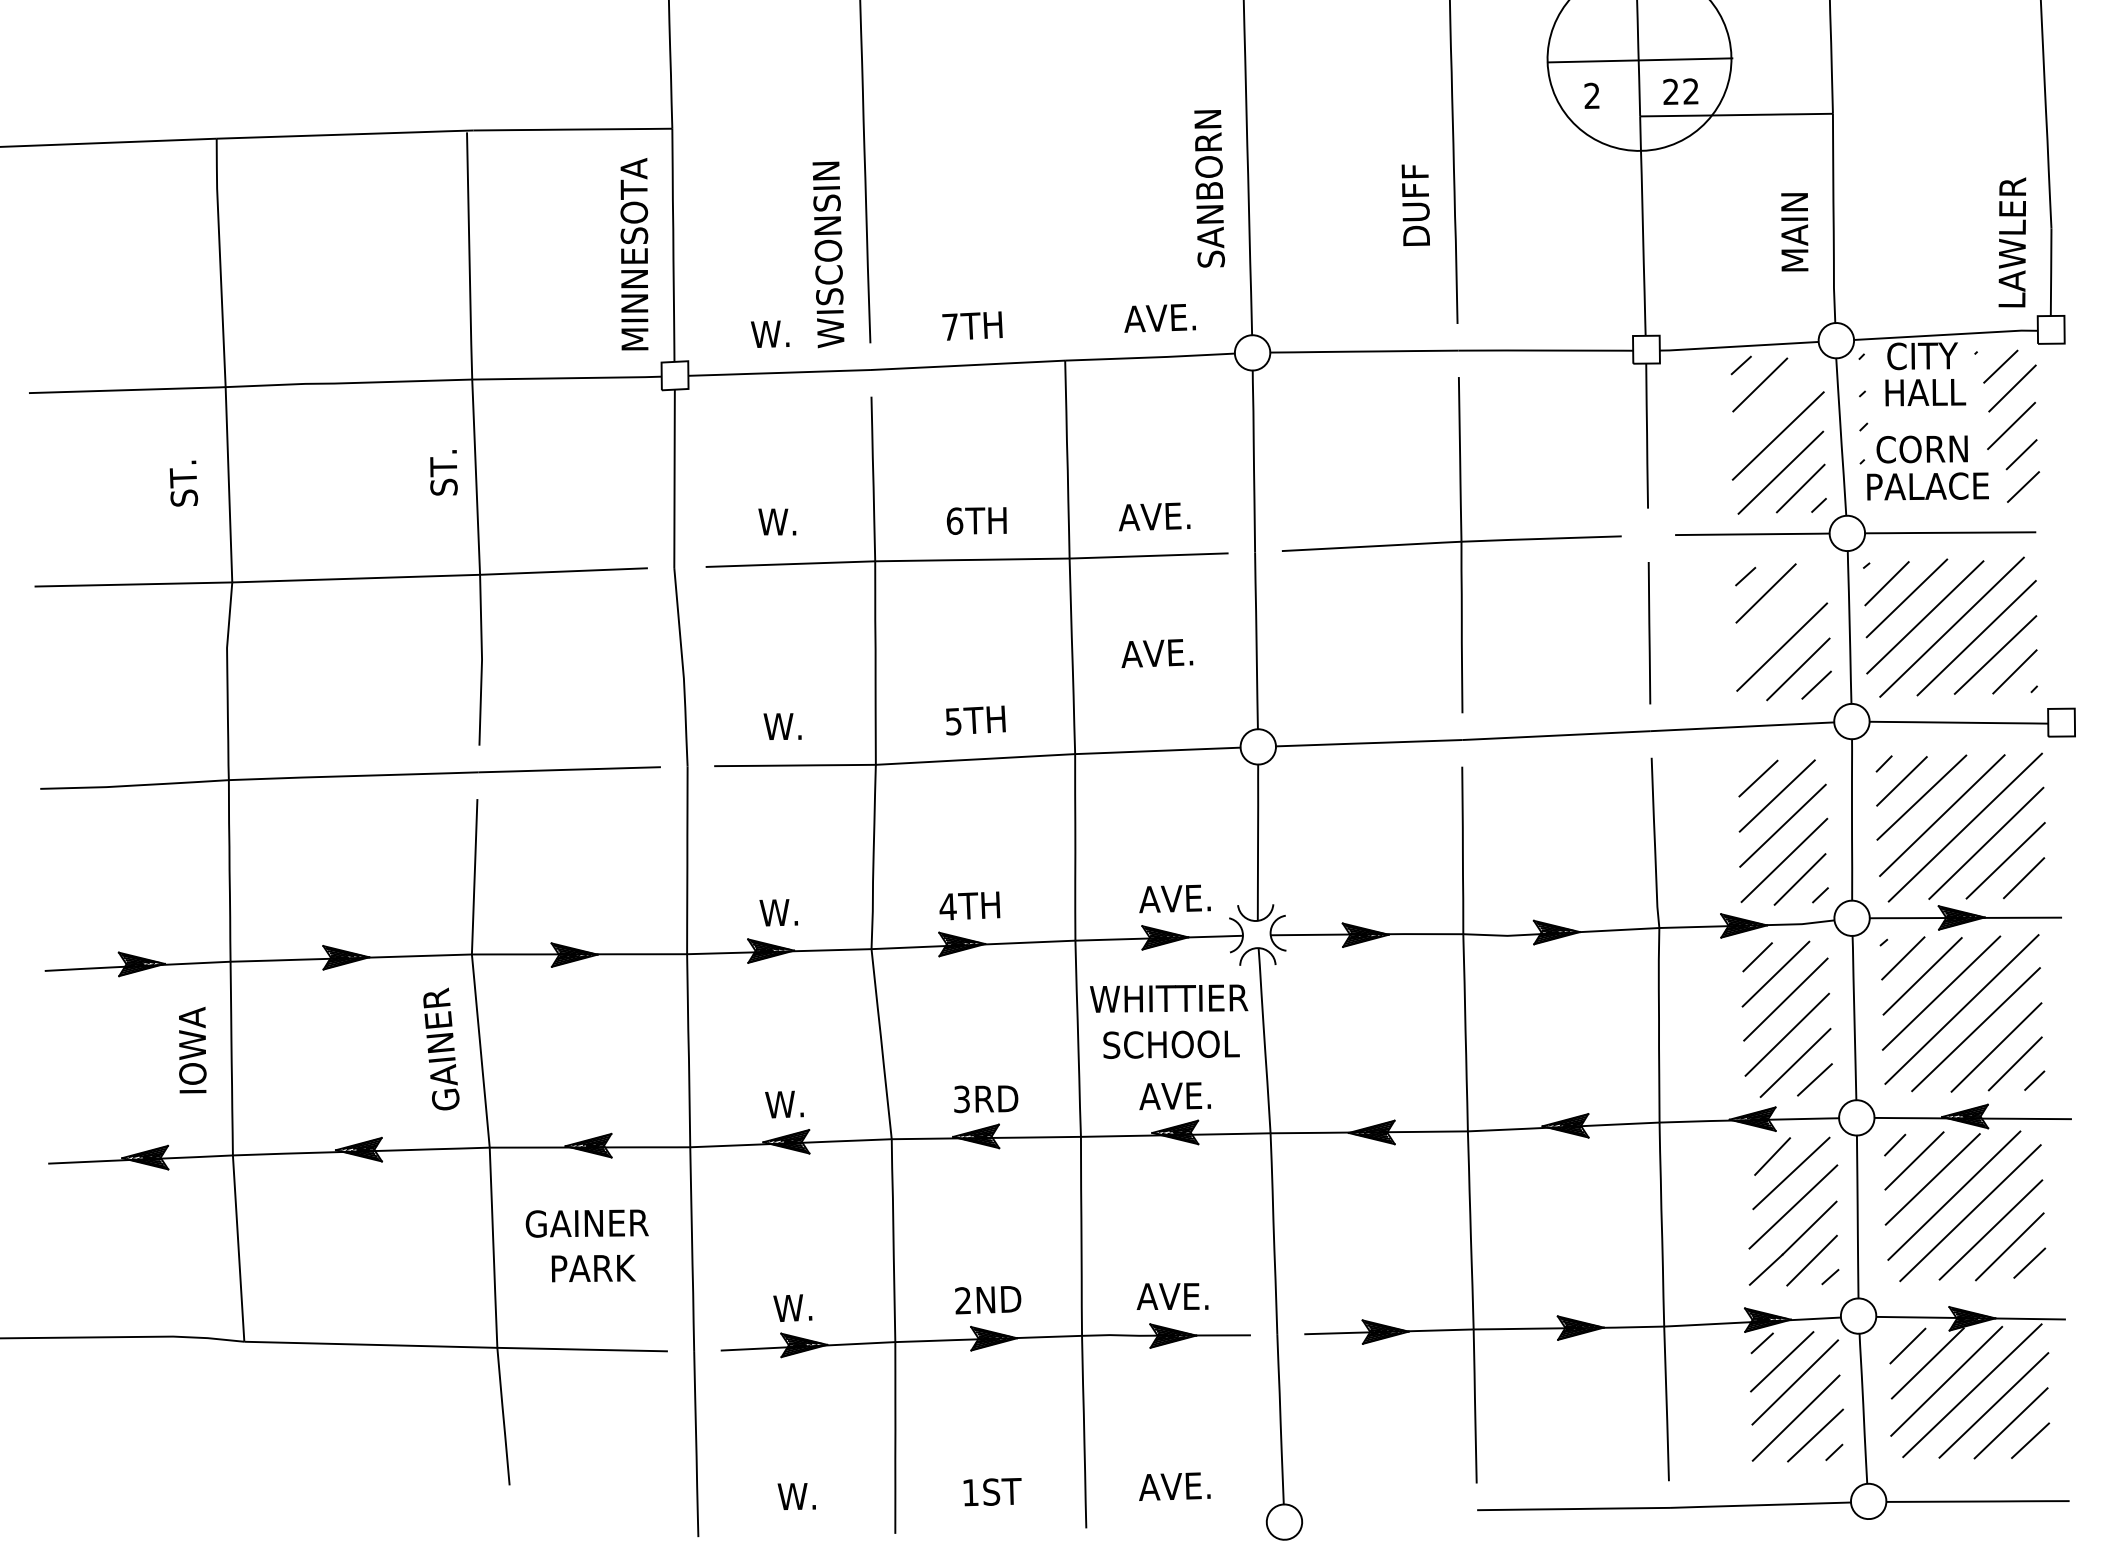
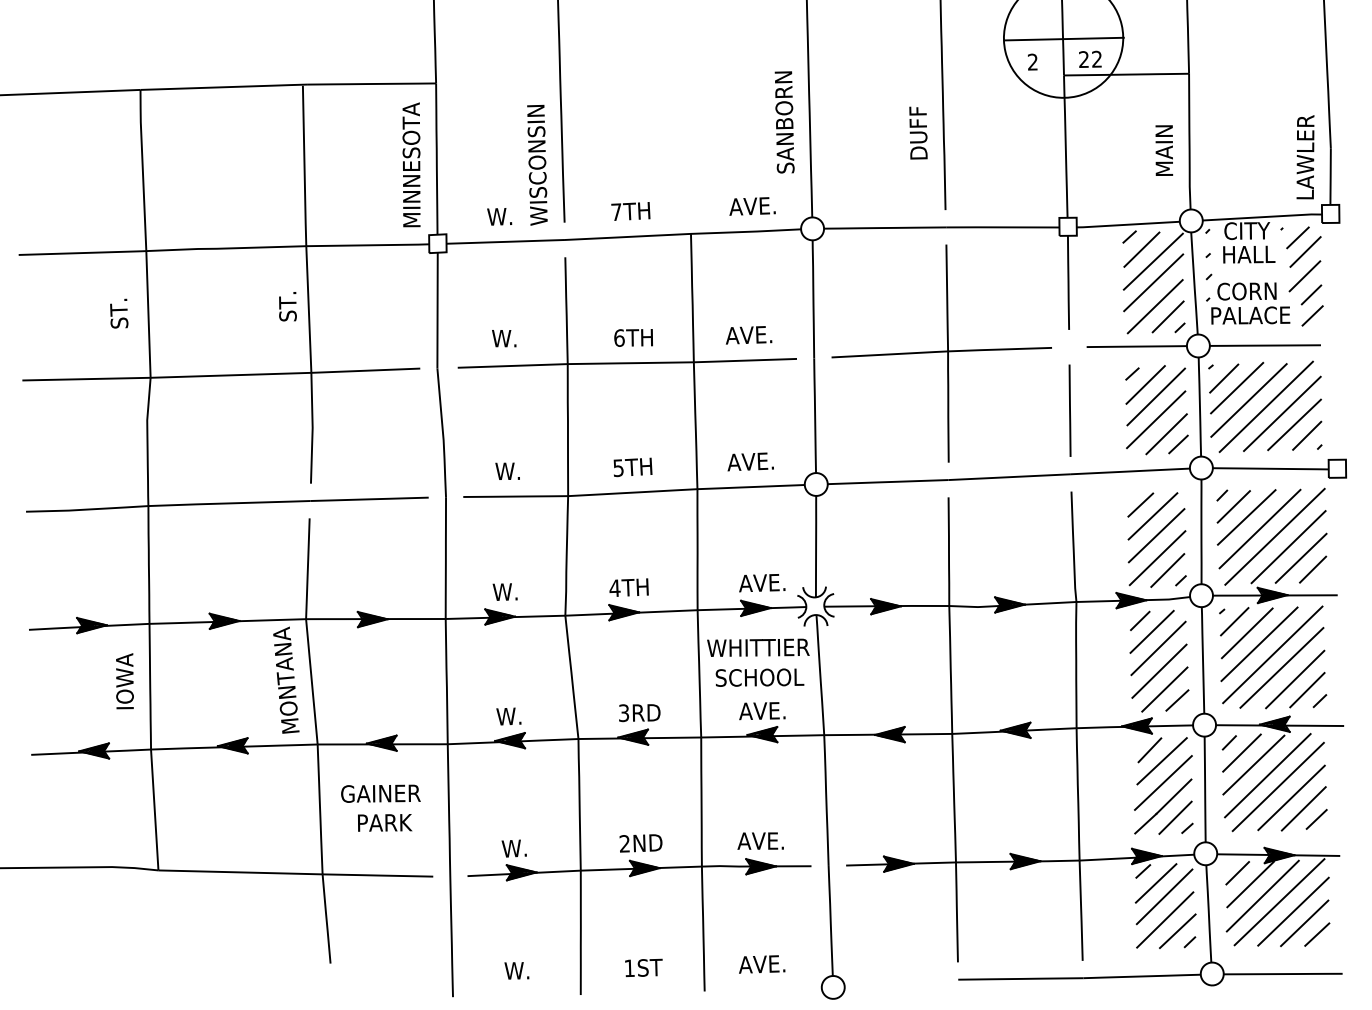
line: (1776, 403) -> (1152, 261), added
line: (1781, 611) -> (1155, 396), added
text: (1156, 652) -> (750, 461), moved
text: (441, 1047) -> (286, 679), GAINER -> MONTANA

